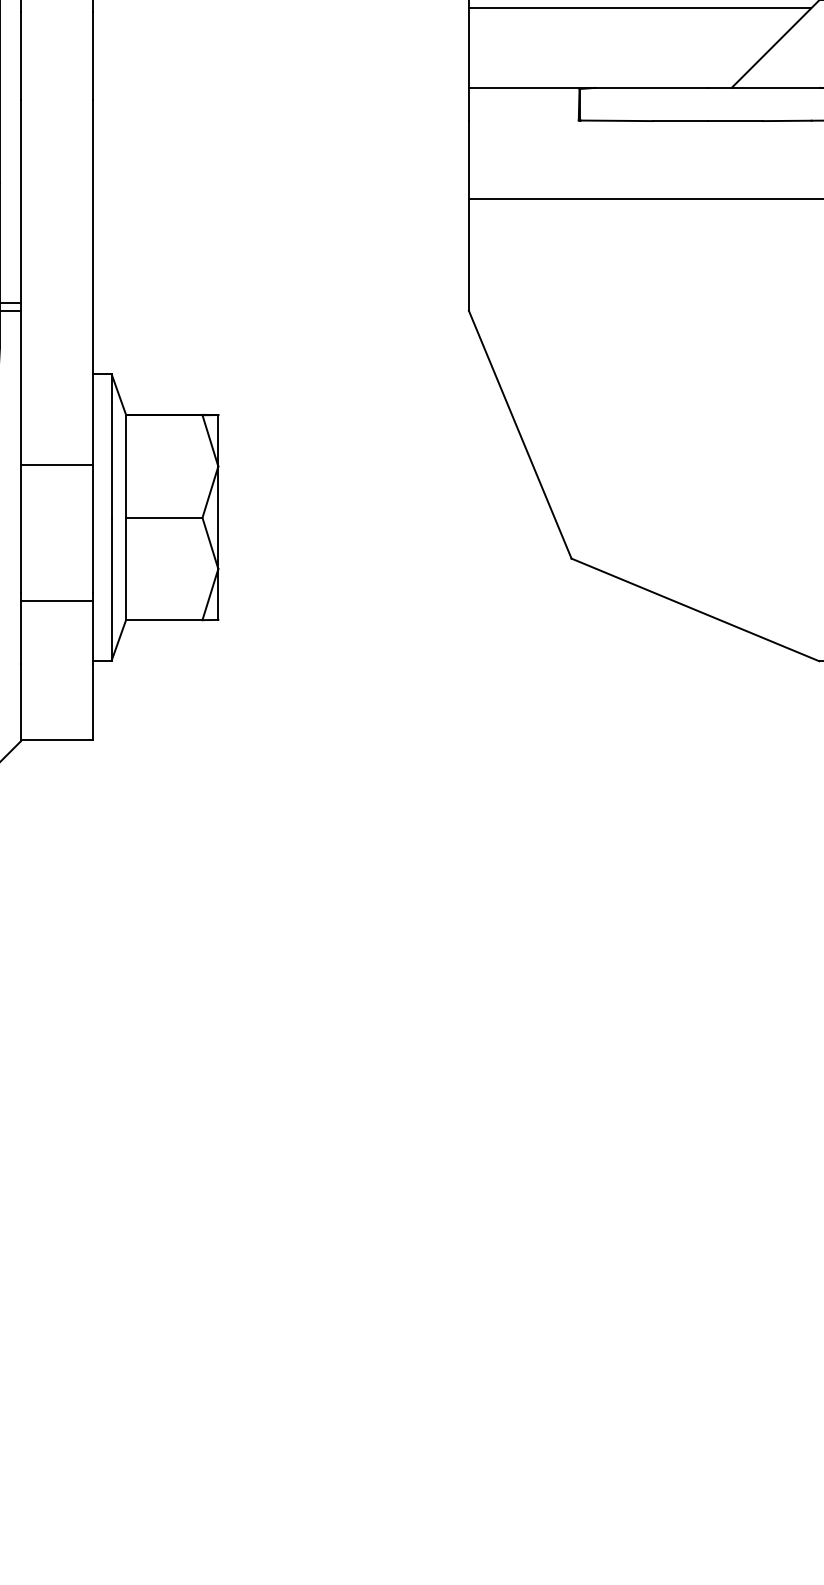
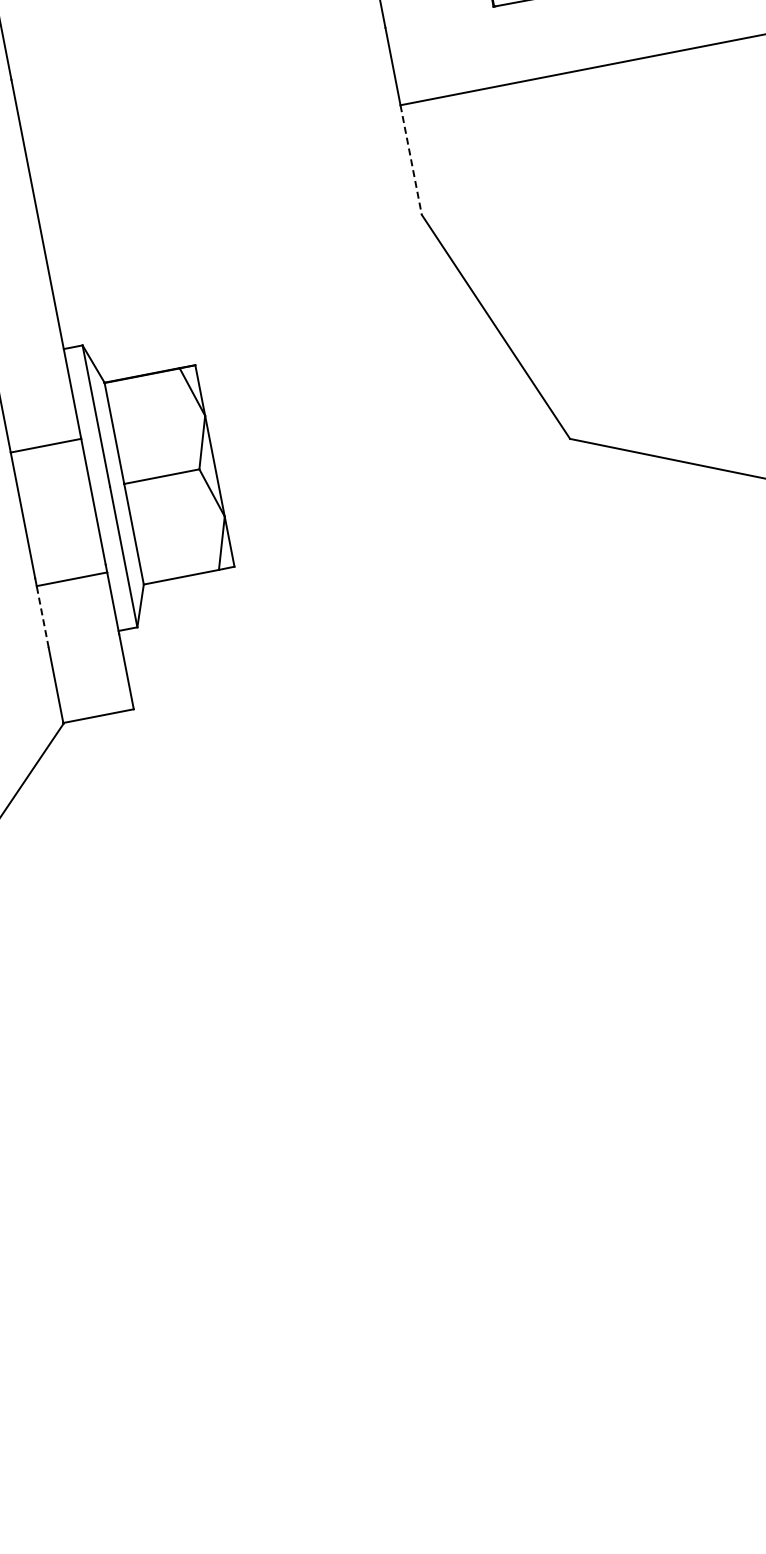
line: (468, 255) -> (410, 160), solid -> dashed
line: (20, 632) -> (42, 616), solid -> dashed

